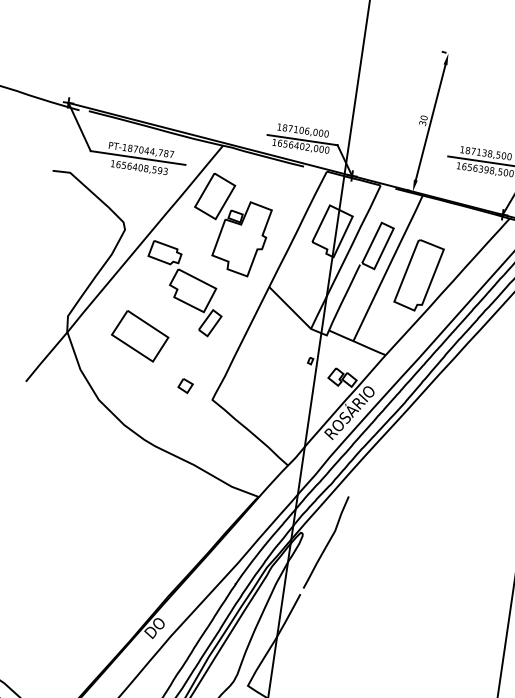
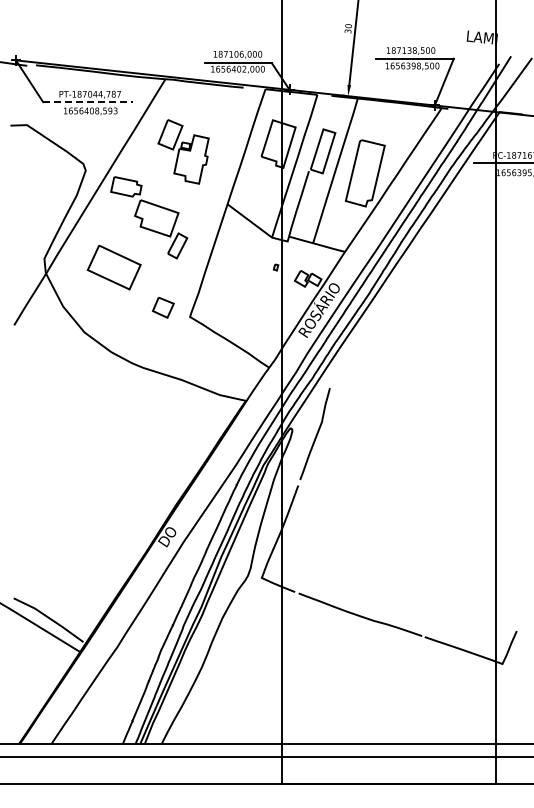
line: (138, 158) -> (88, 102), solid -> dashed
part: (230, 224) -> (183, 151), size x0.7
part: (184, 385) -> (162, 307), size x1.6

